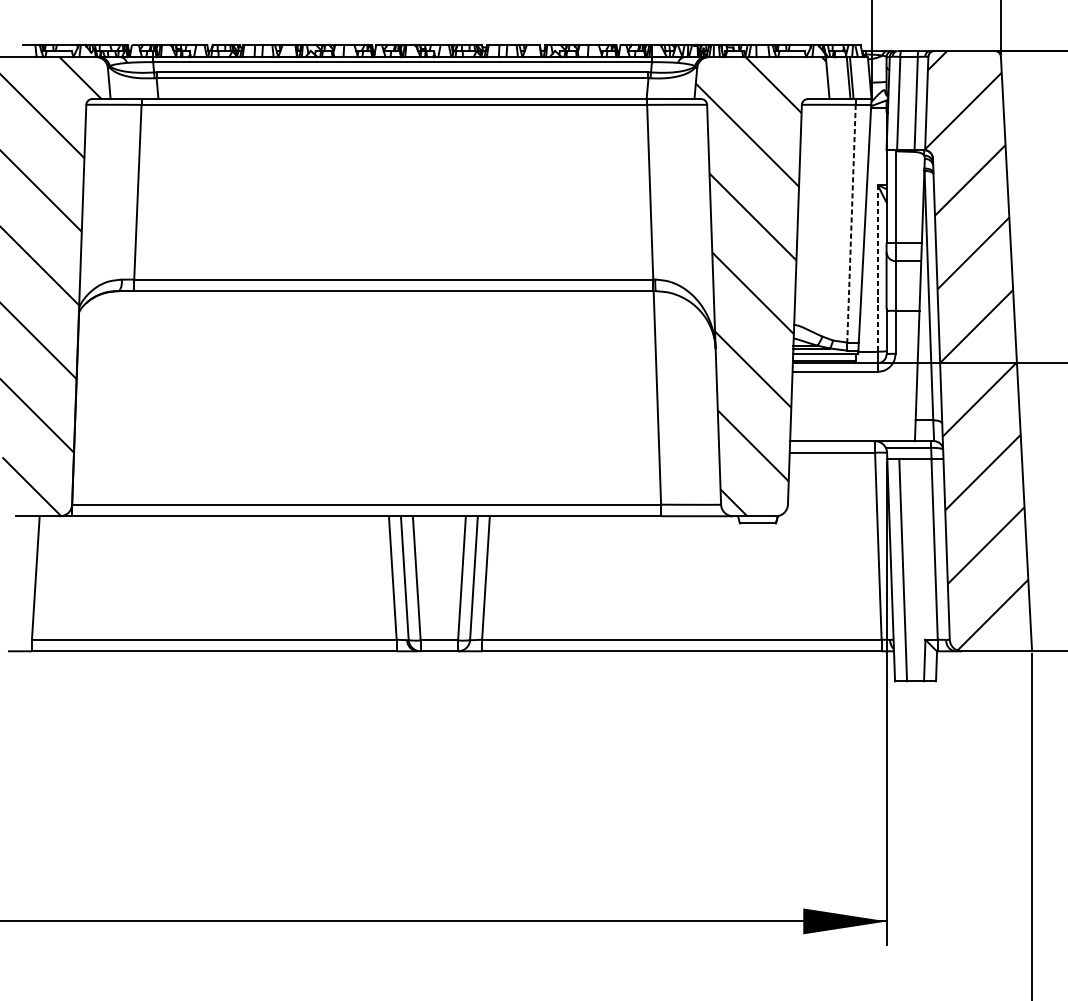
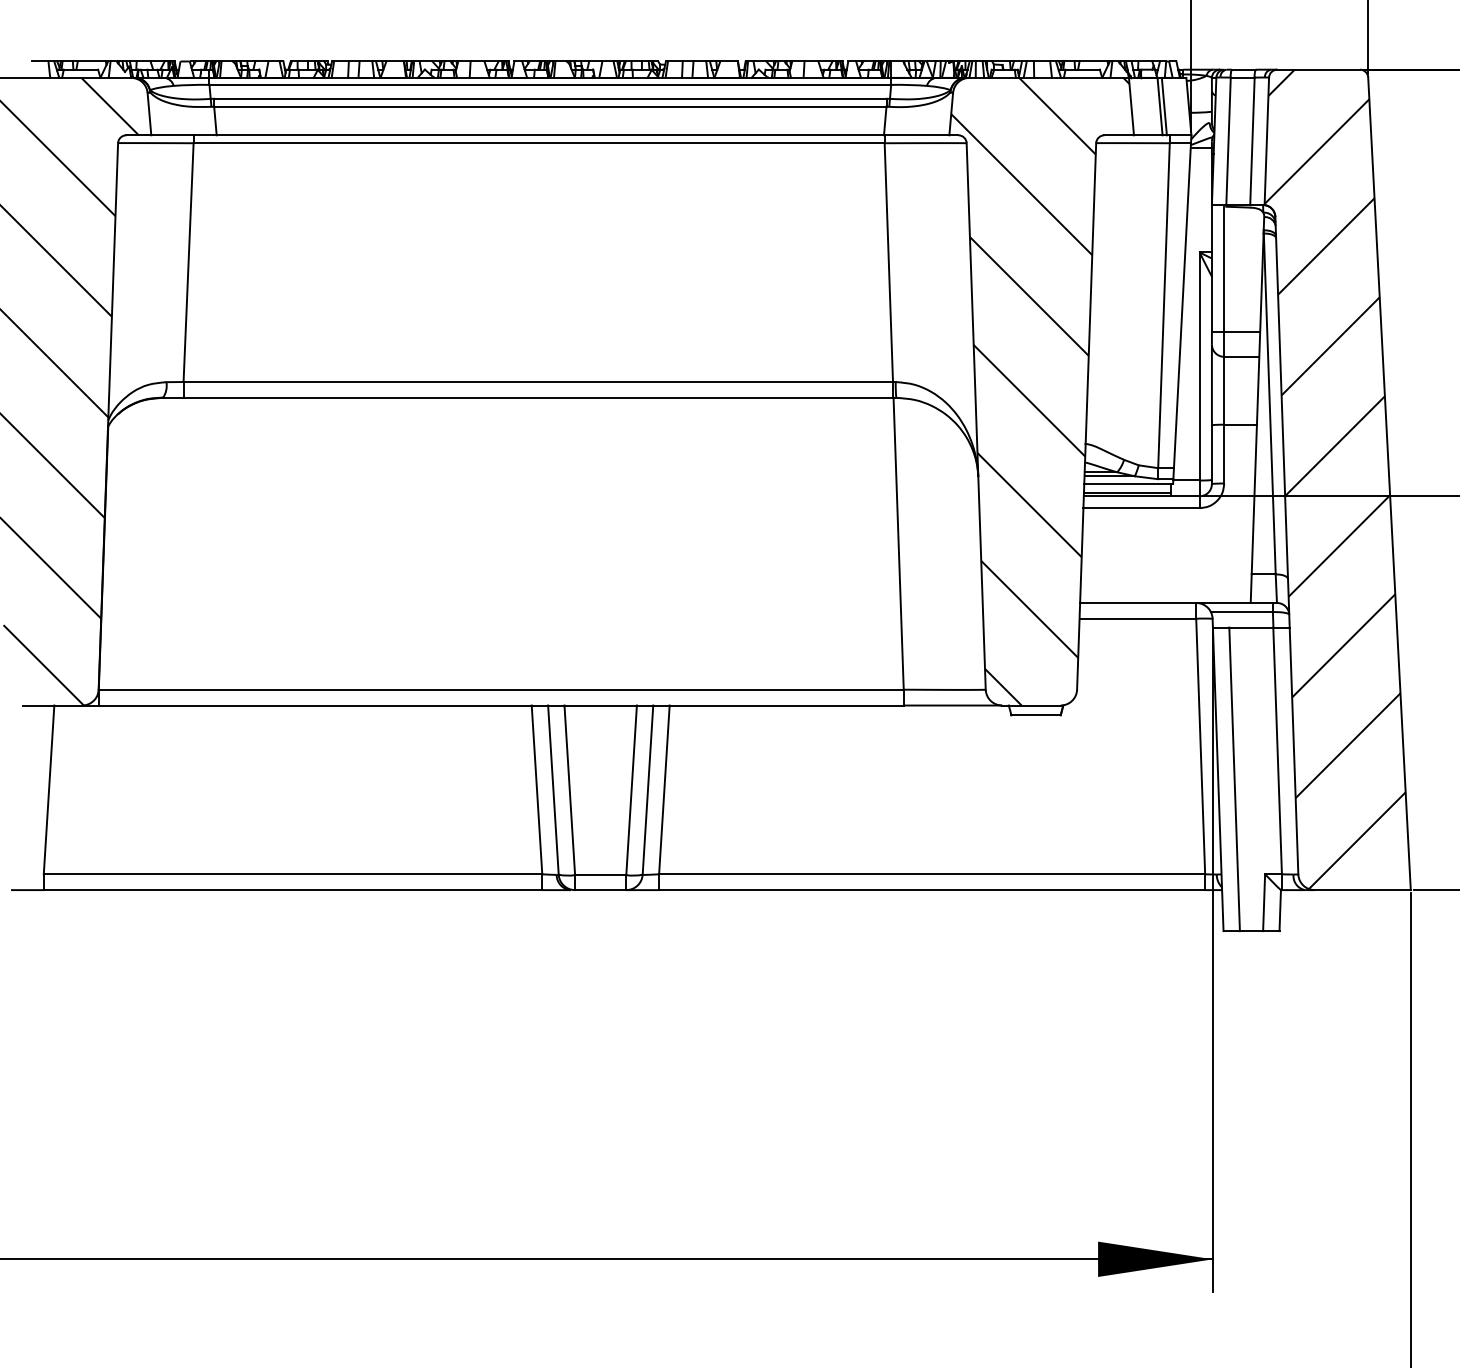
line: (851, 223) -> (1163, 305), dashed -> solid
line: (877, 268) -> (1199, 366), dashed -> solid

